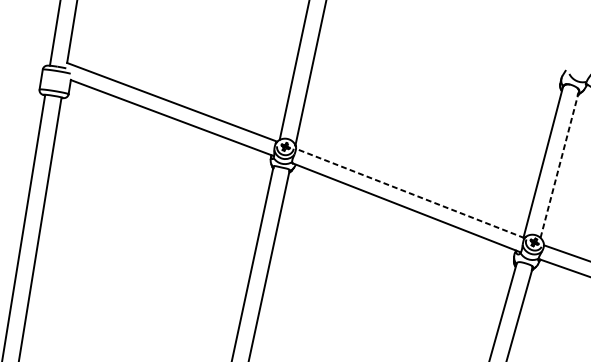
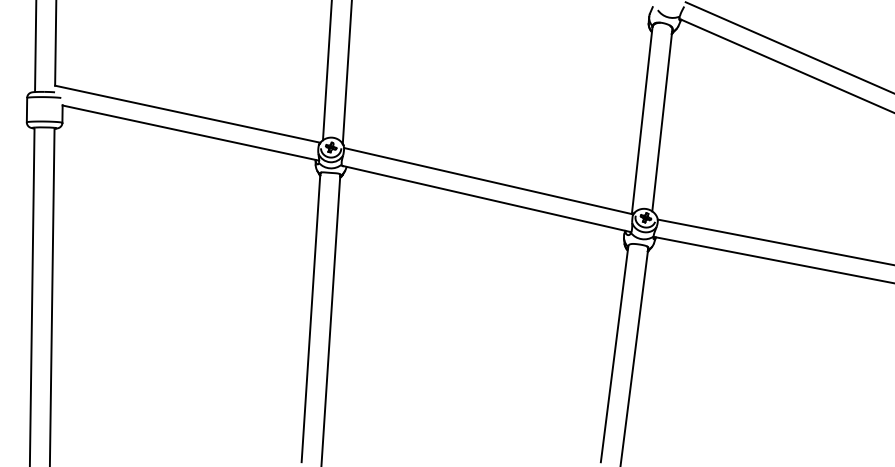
line: (559, 164) -> (662, 120), dashed -> solid
line: (410, 193) -> (488, 181), dashed -> solid

